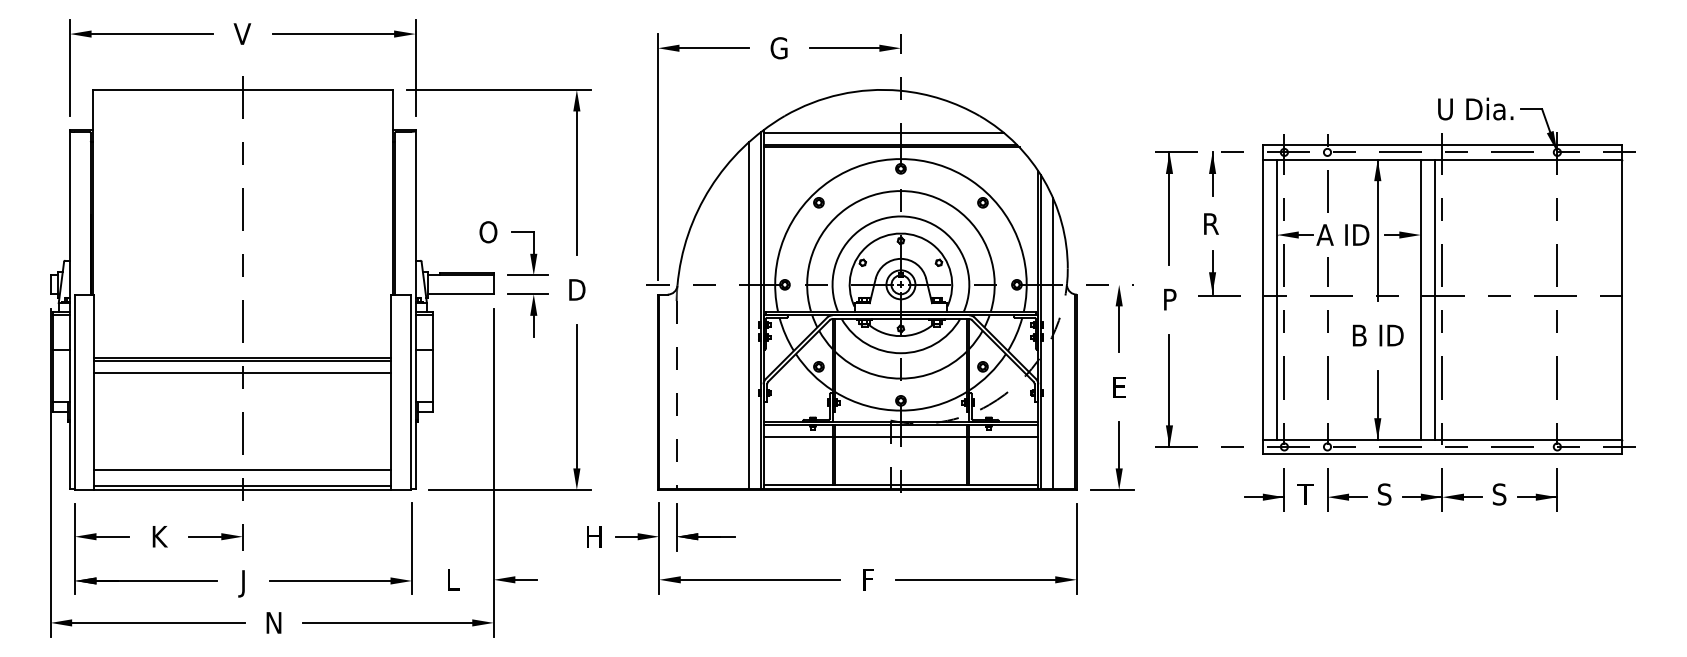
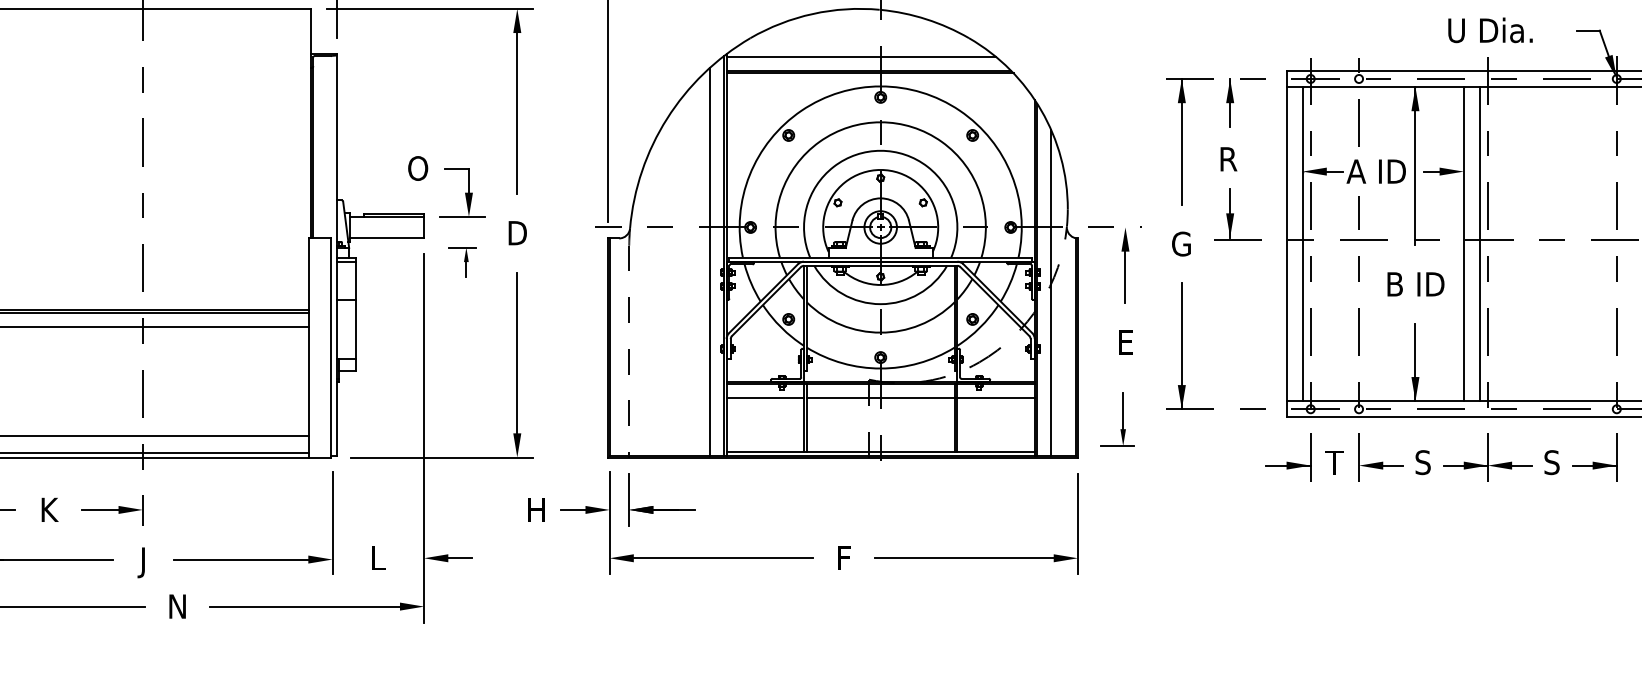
text: (1475, 108) -> (1490, 29), moved
text: (1168, 299) -> (1180, 243), P -> G
part: (527, 315) -> (461, 261), size x0.6
part: (1112, 455) -> (1117, 418), size x0.7

